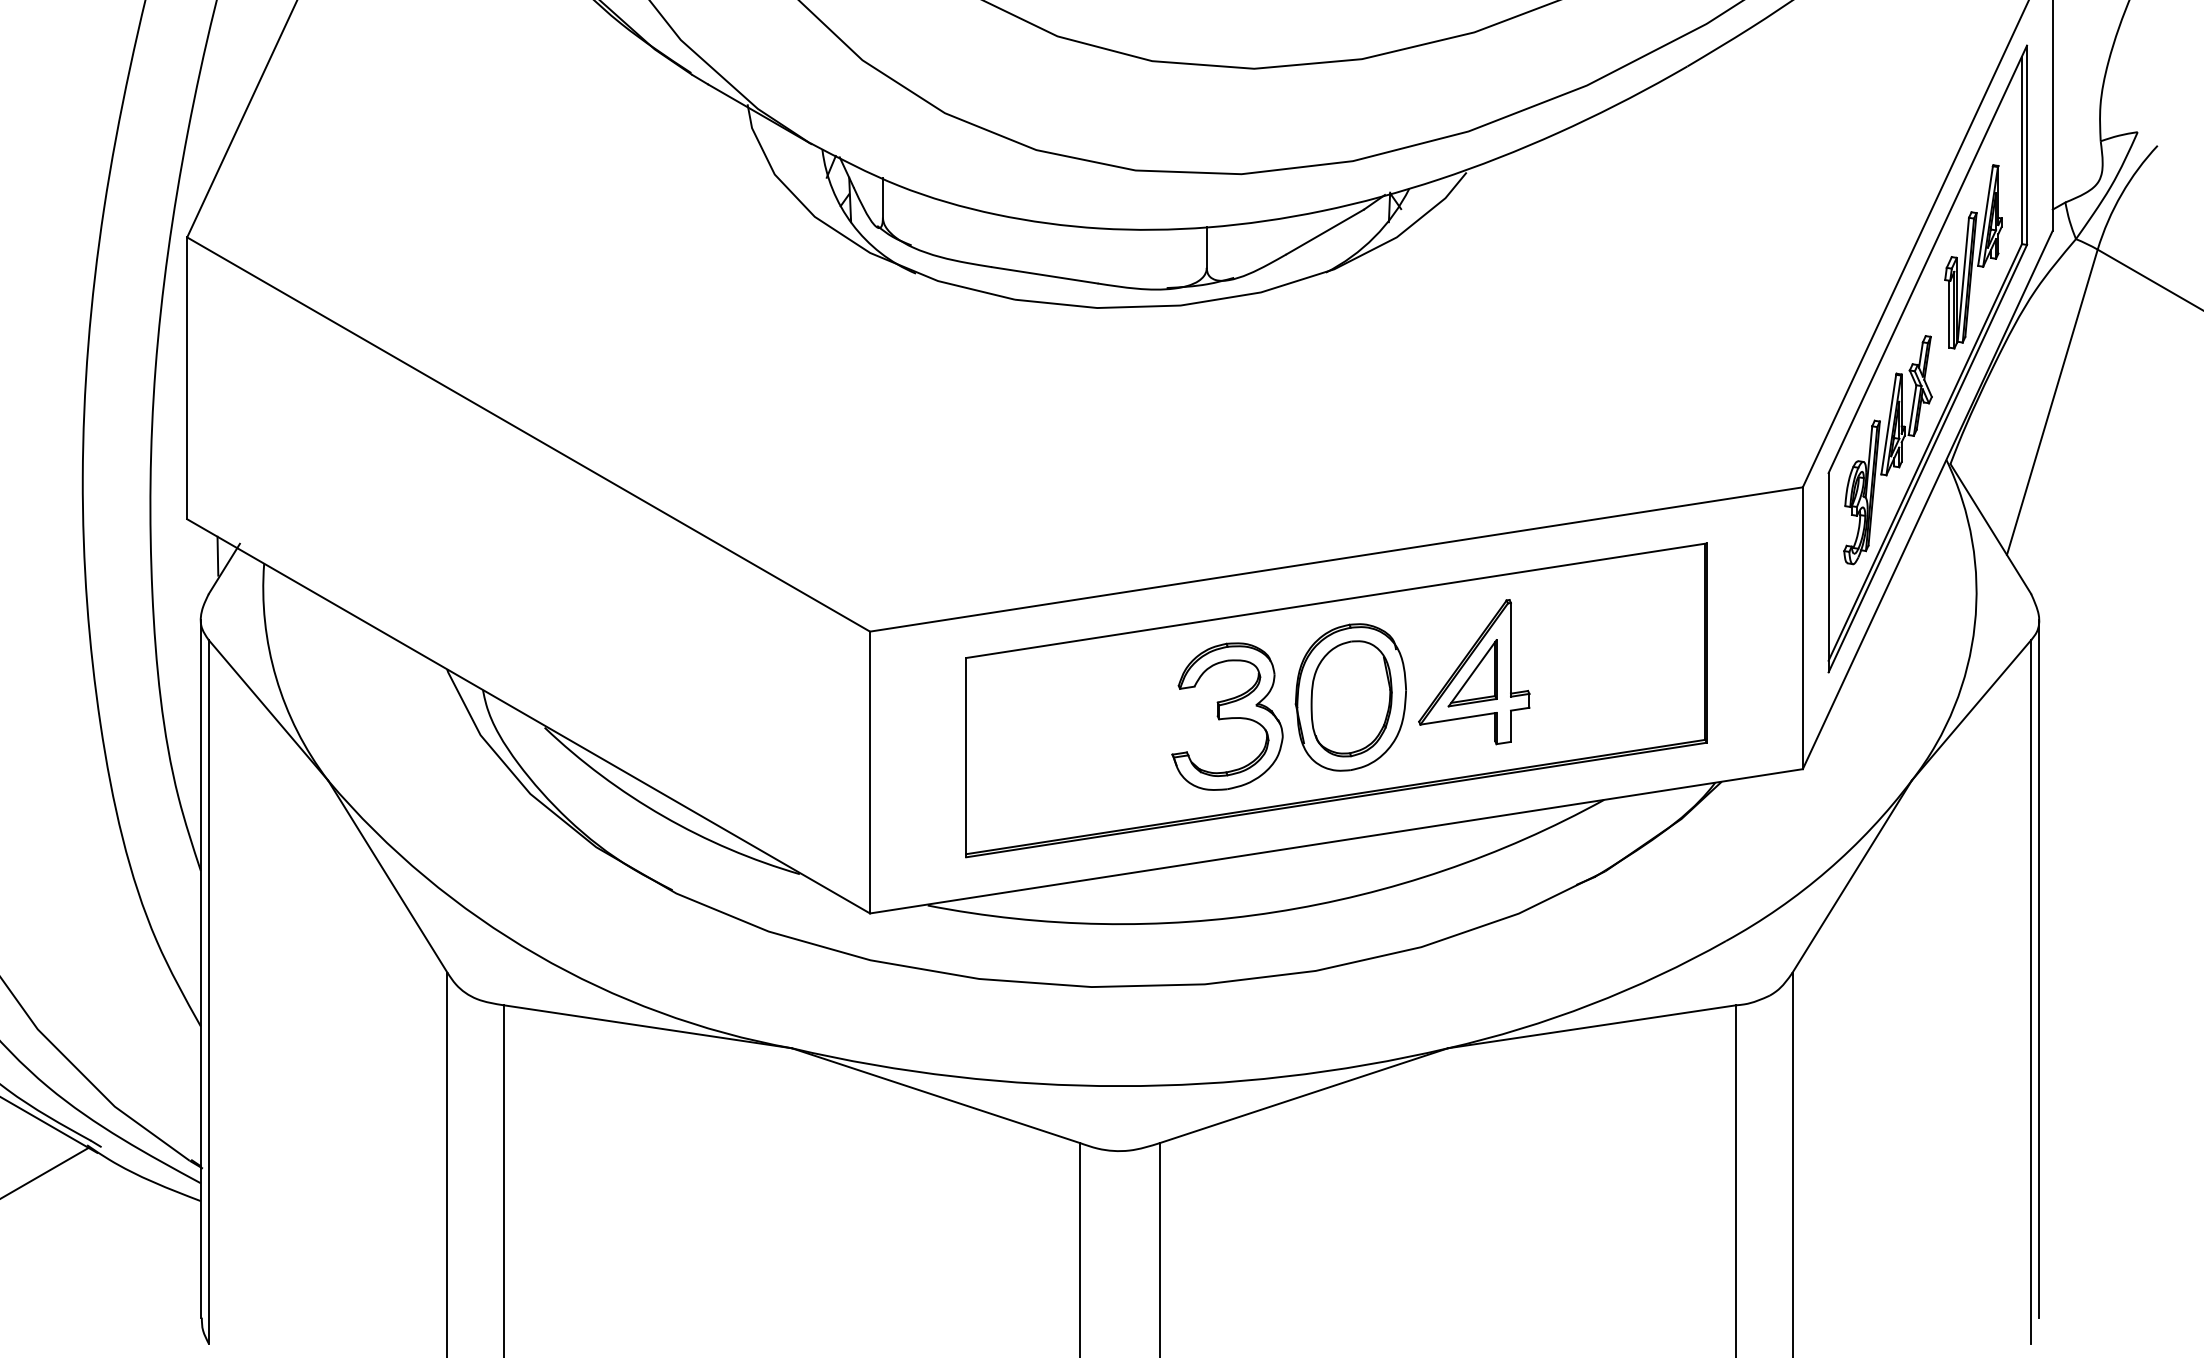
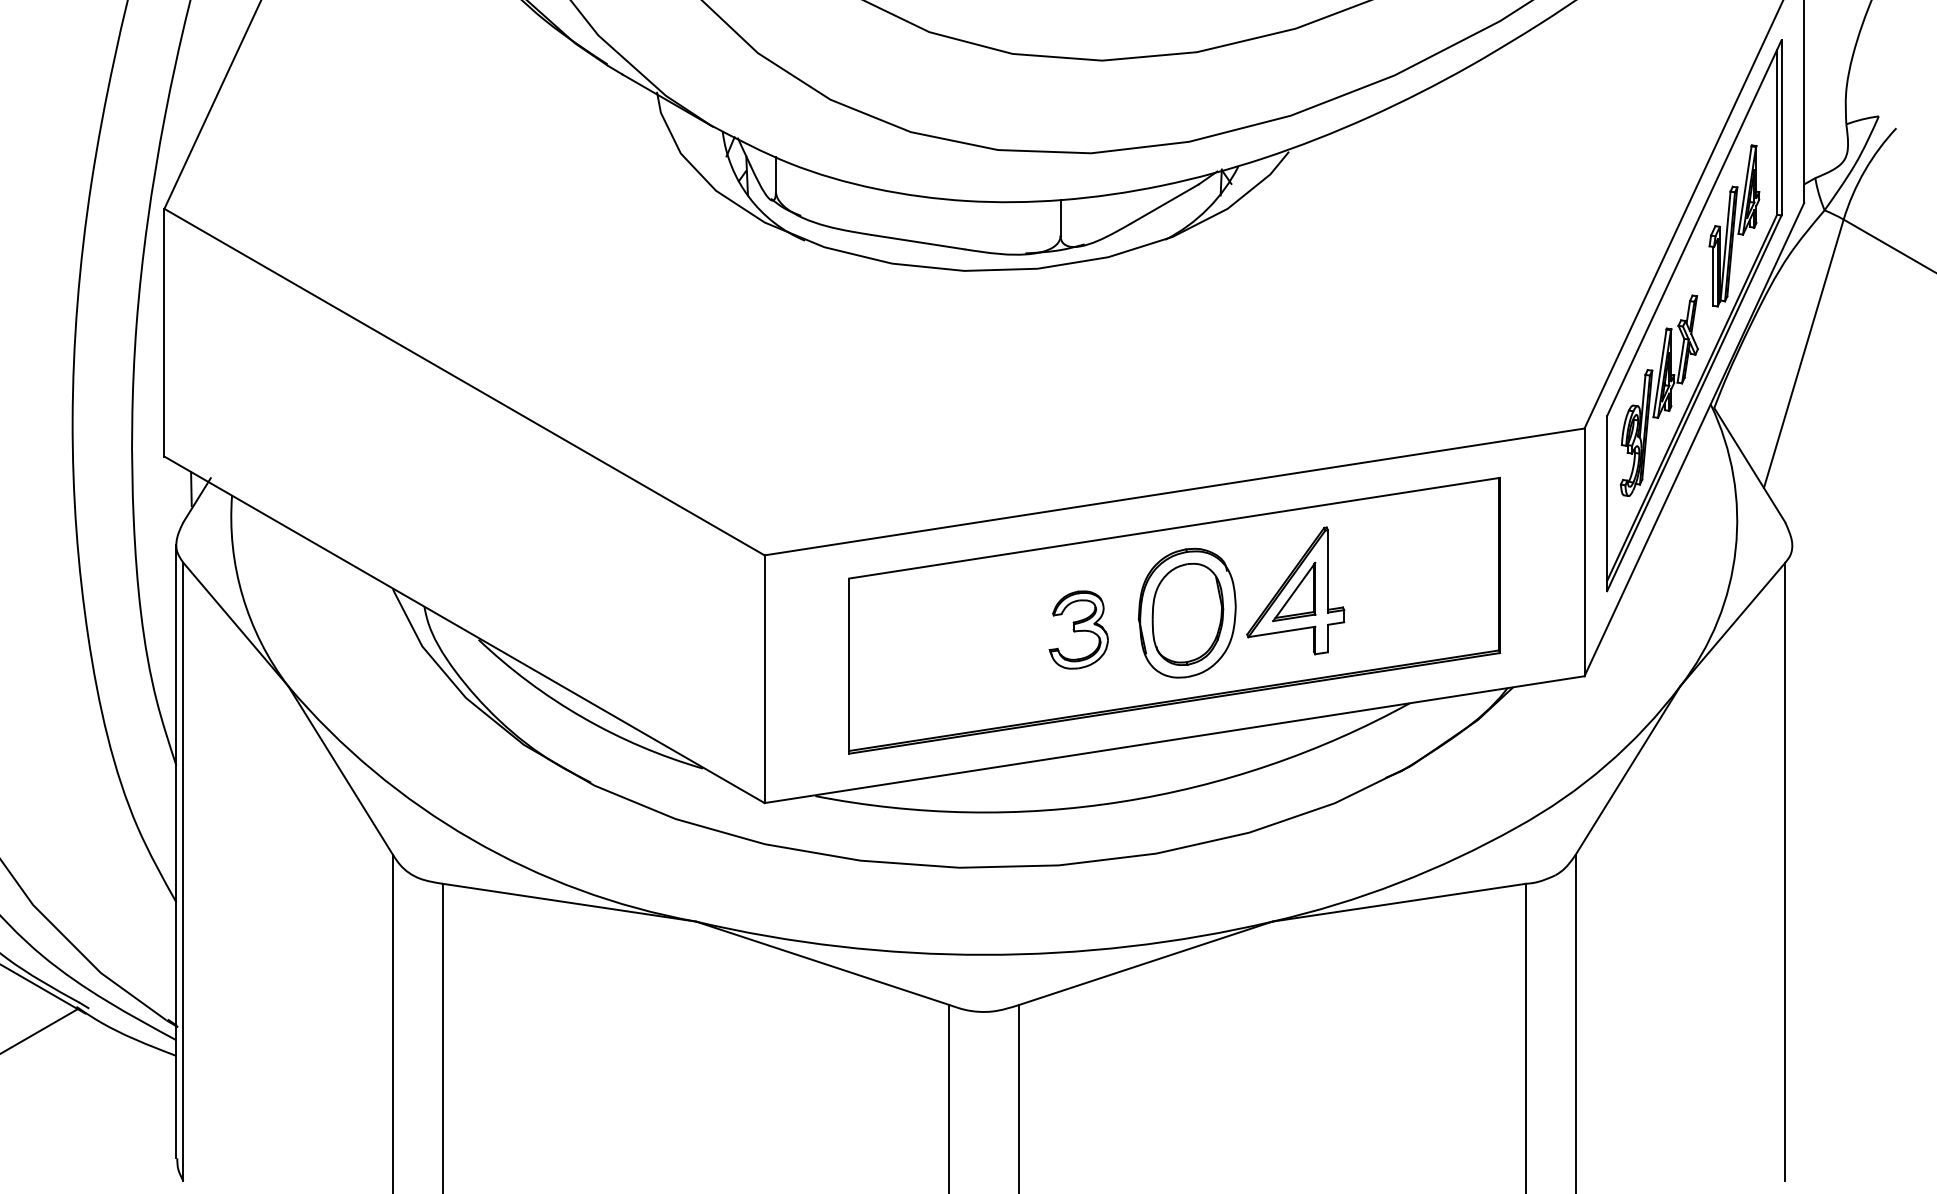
part: (1227, 715) -> (1078, 629), size x0.6
line: (2039, 968) -> (1792, 851), removed

